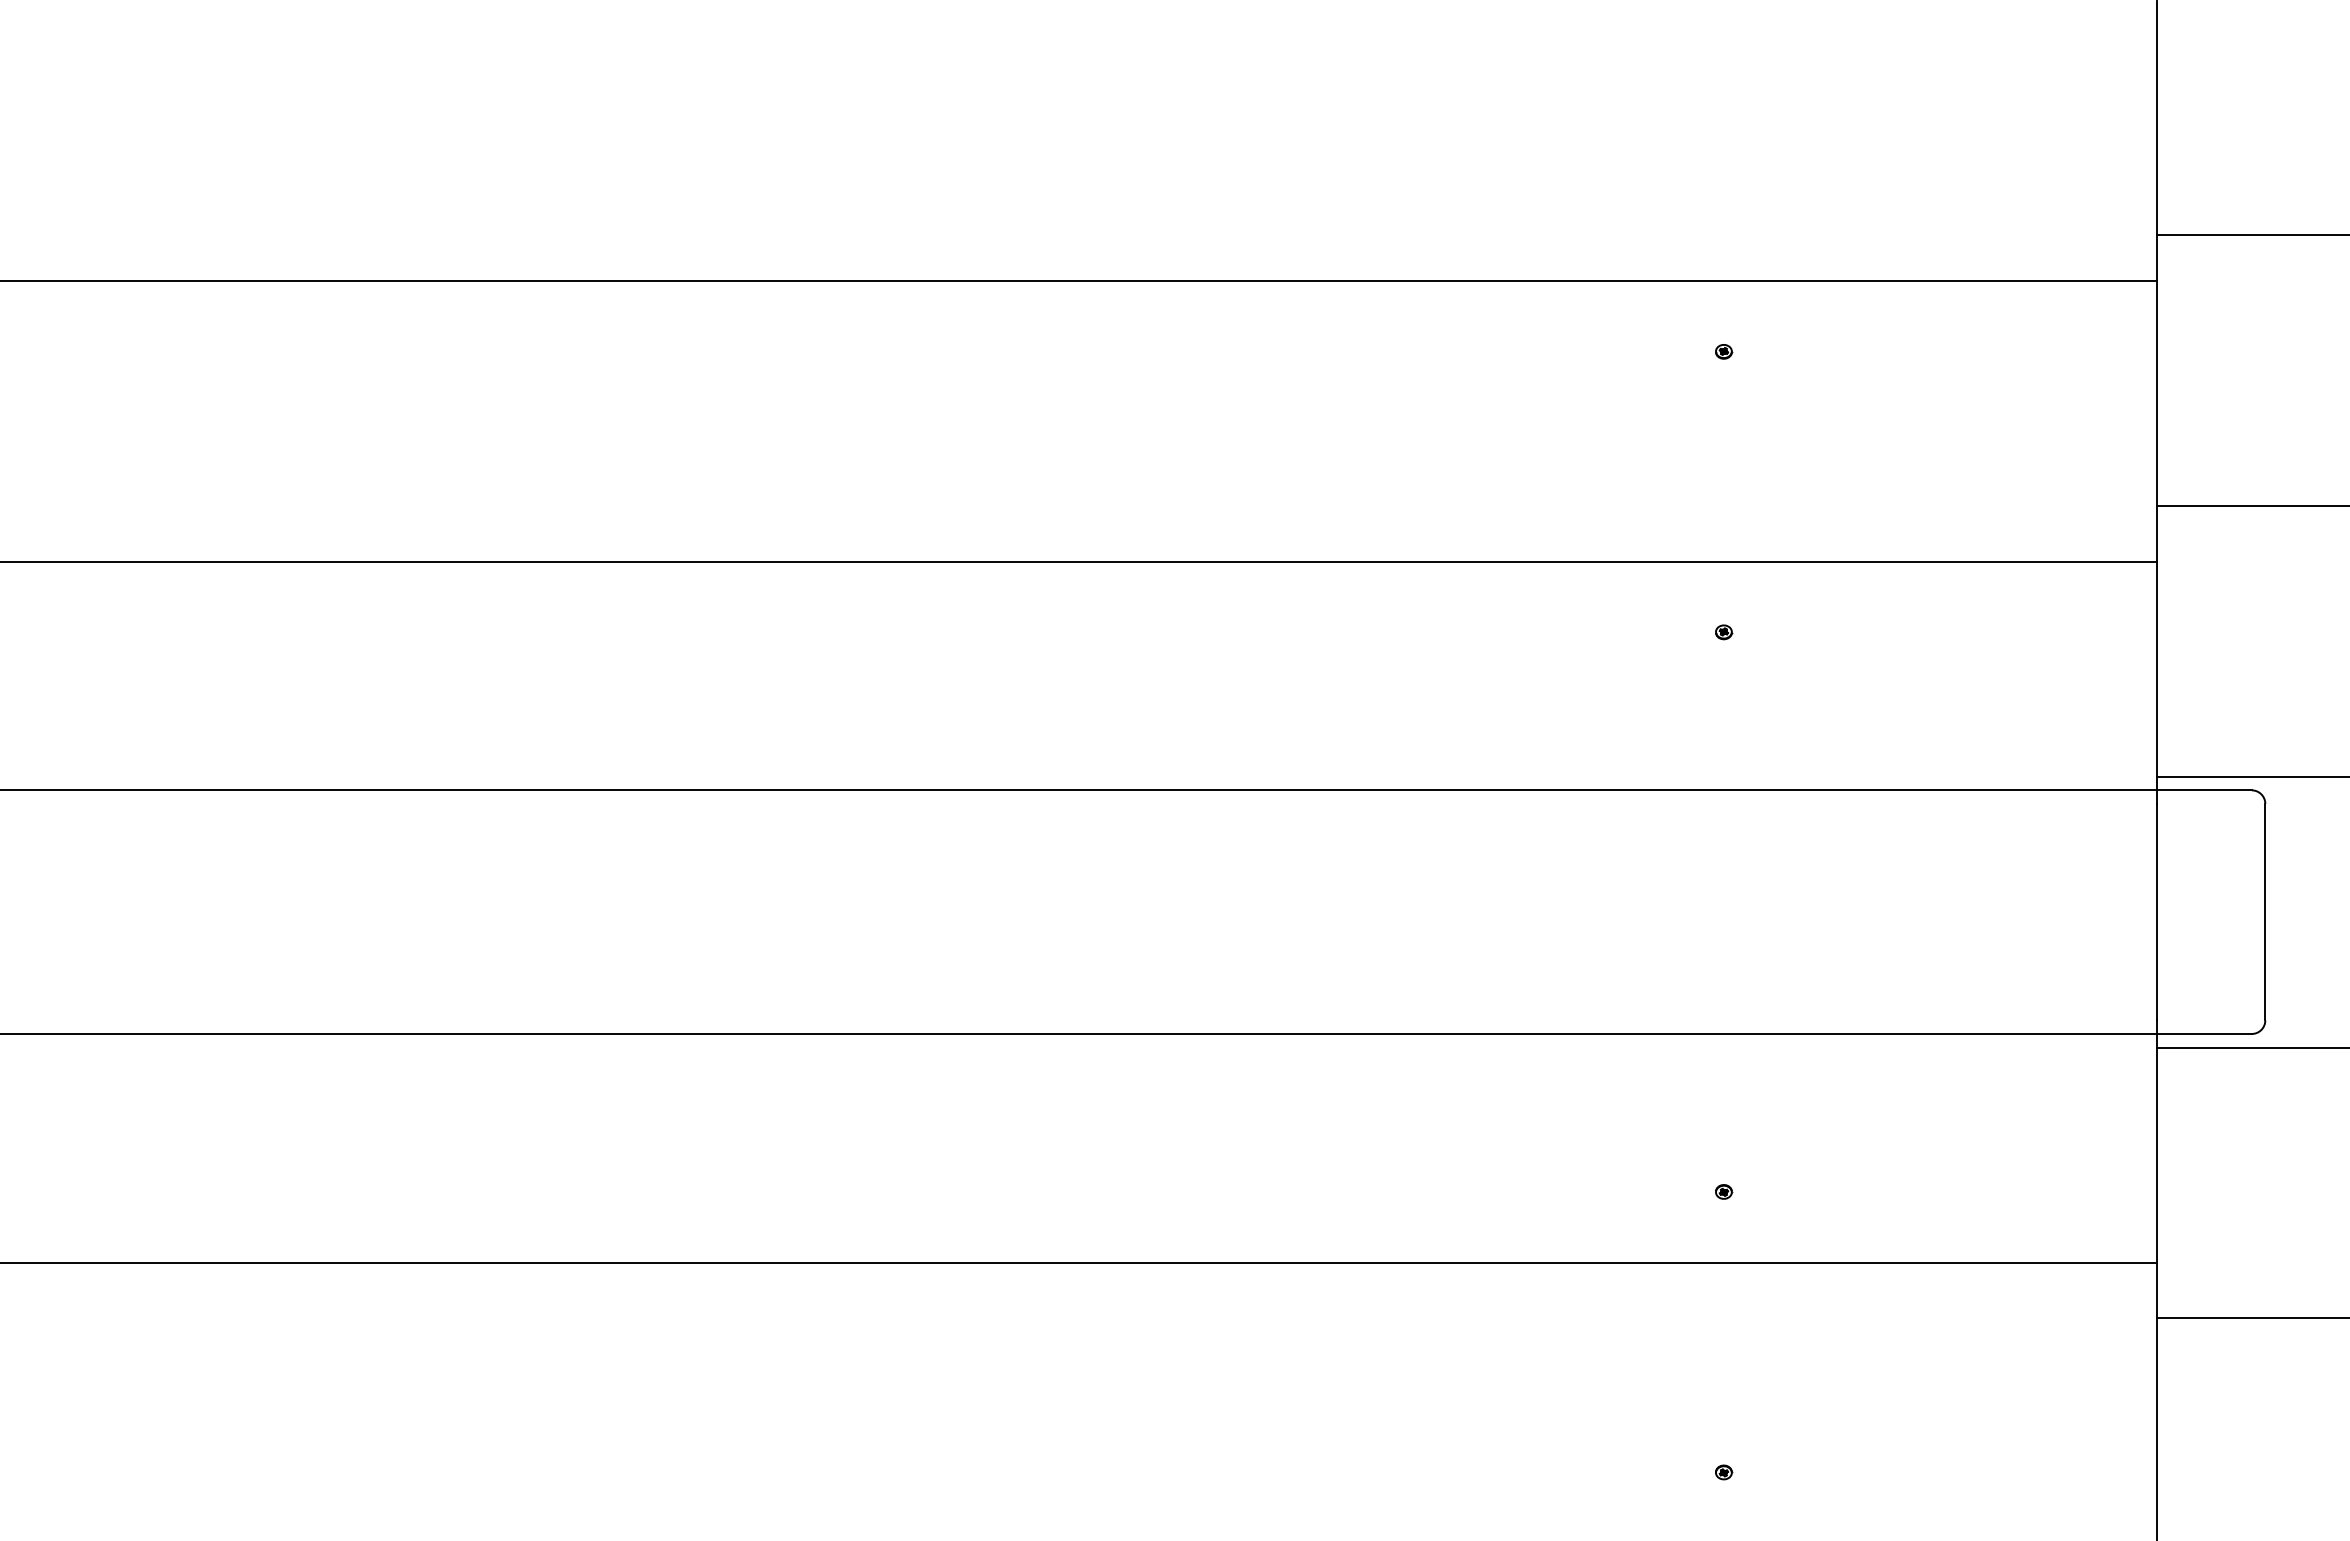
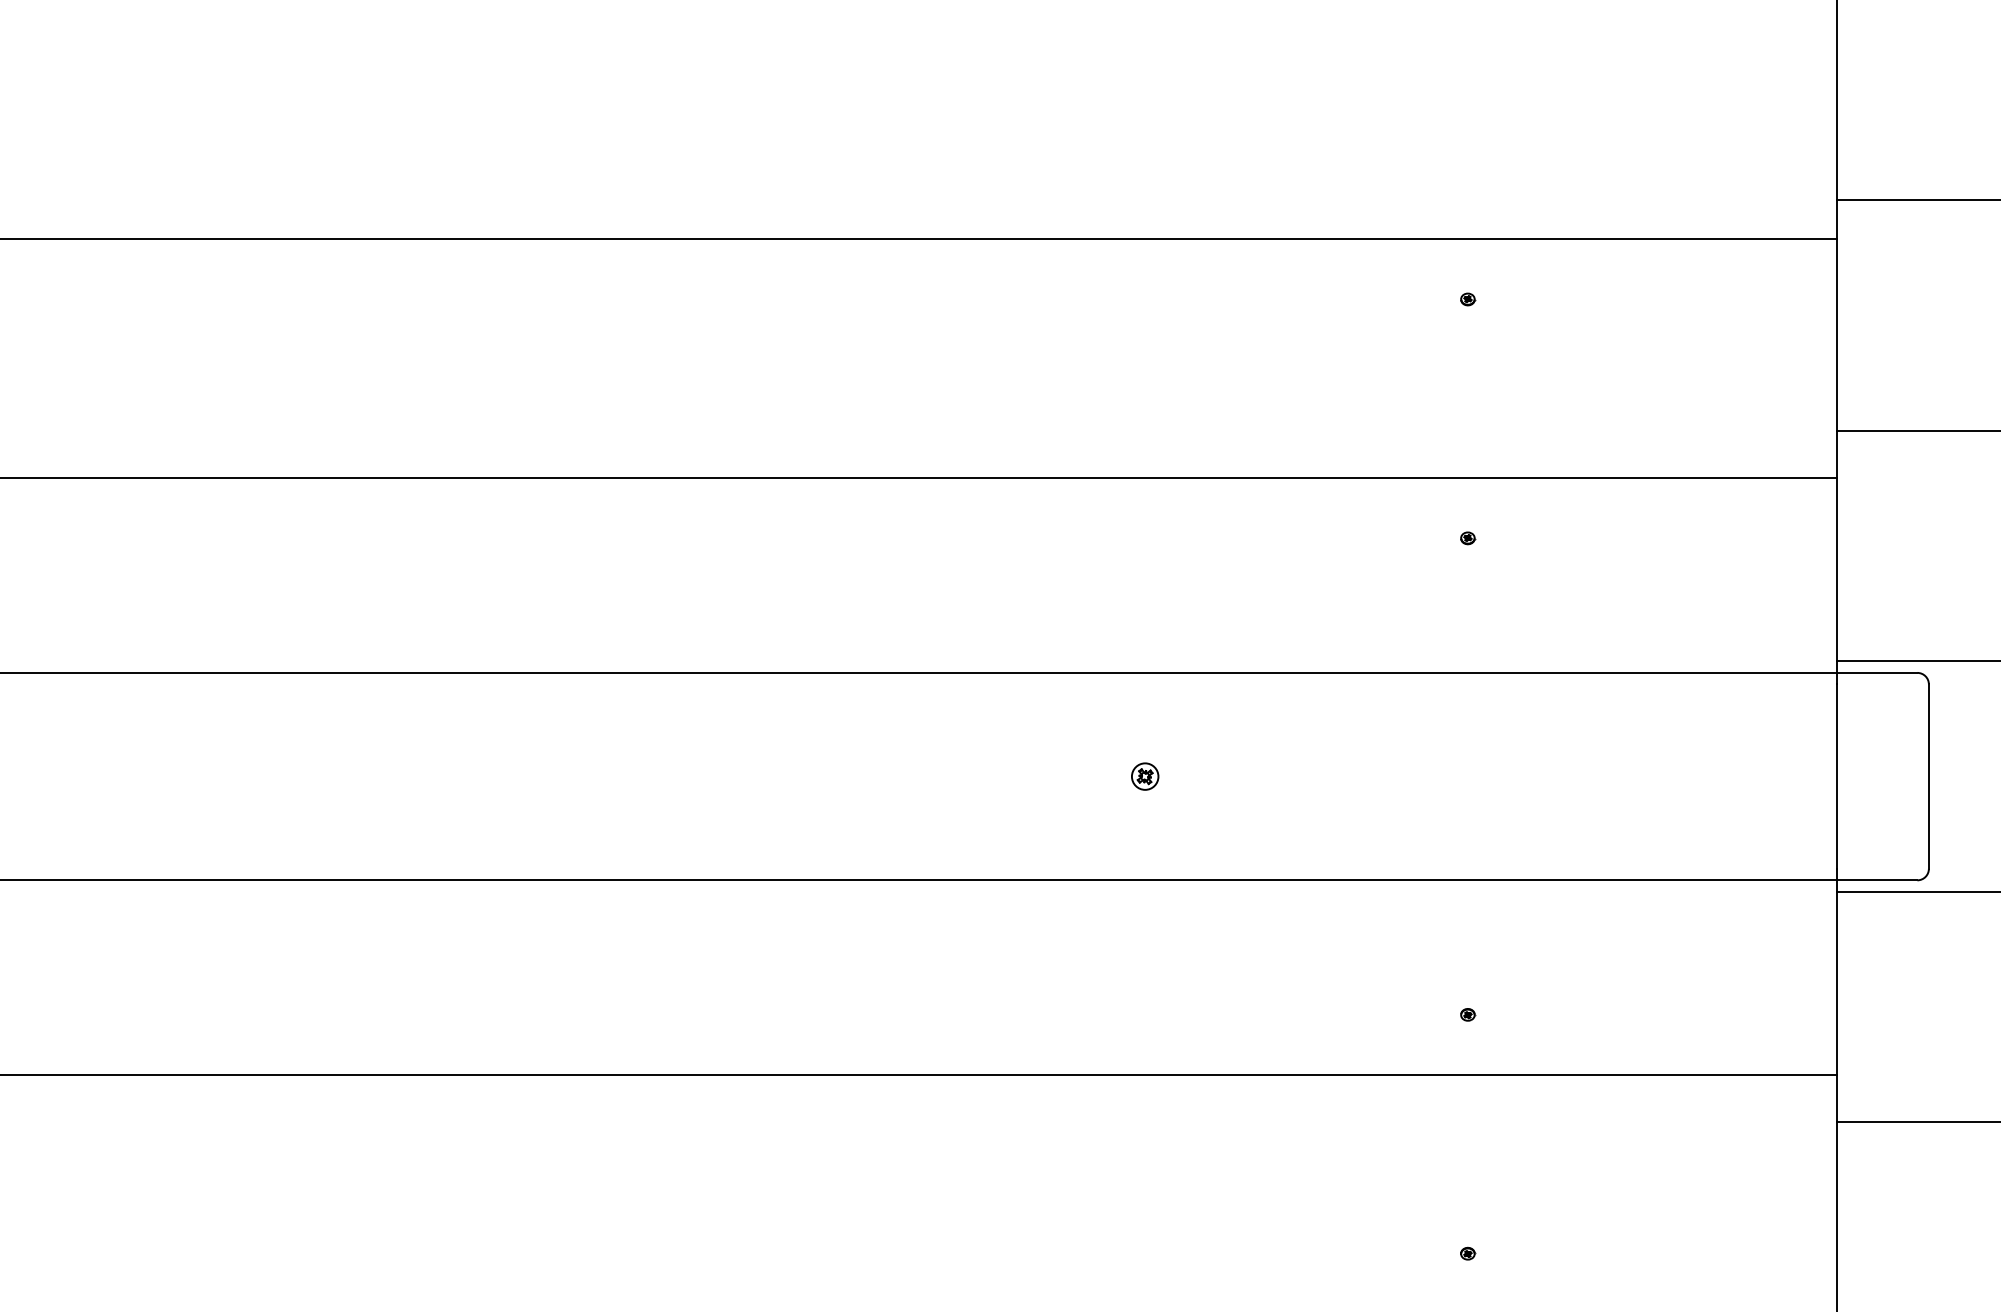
part: (1344, 911) -> (1144, 776), added

